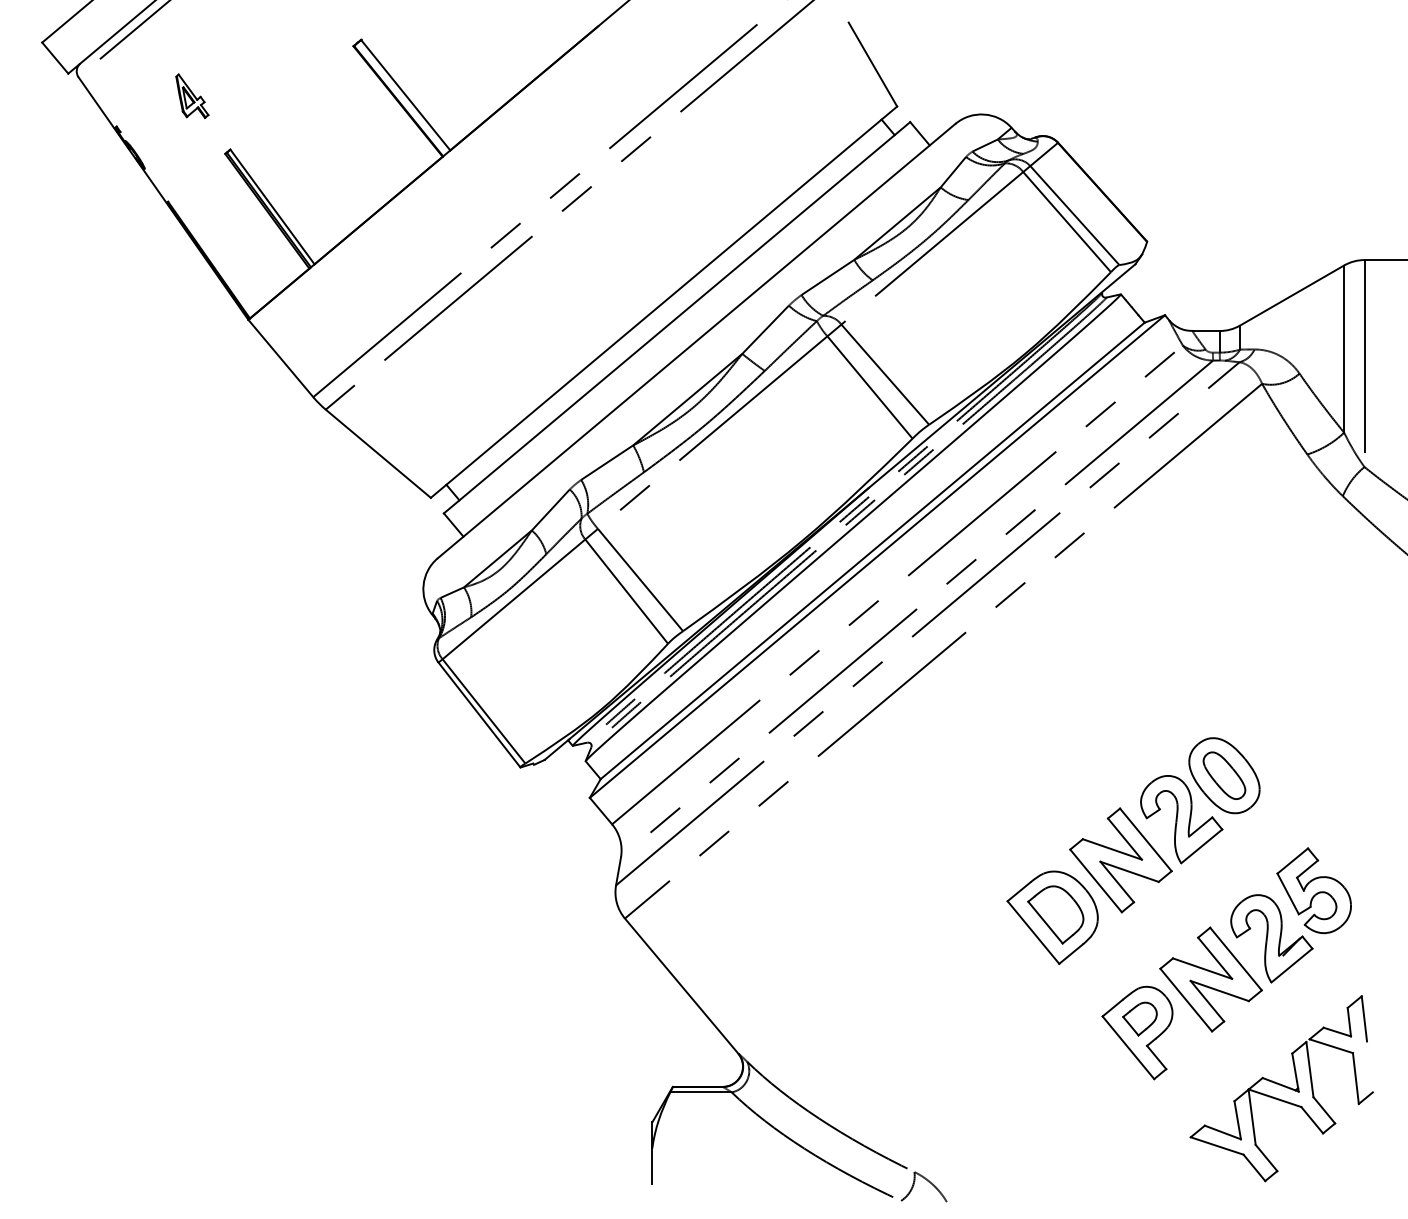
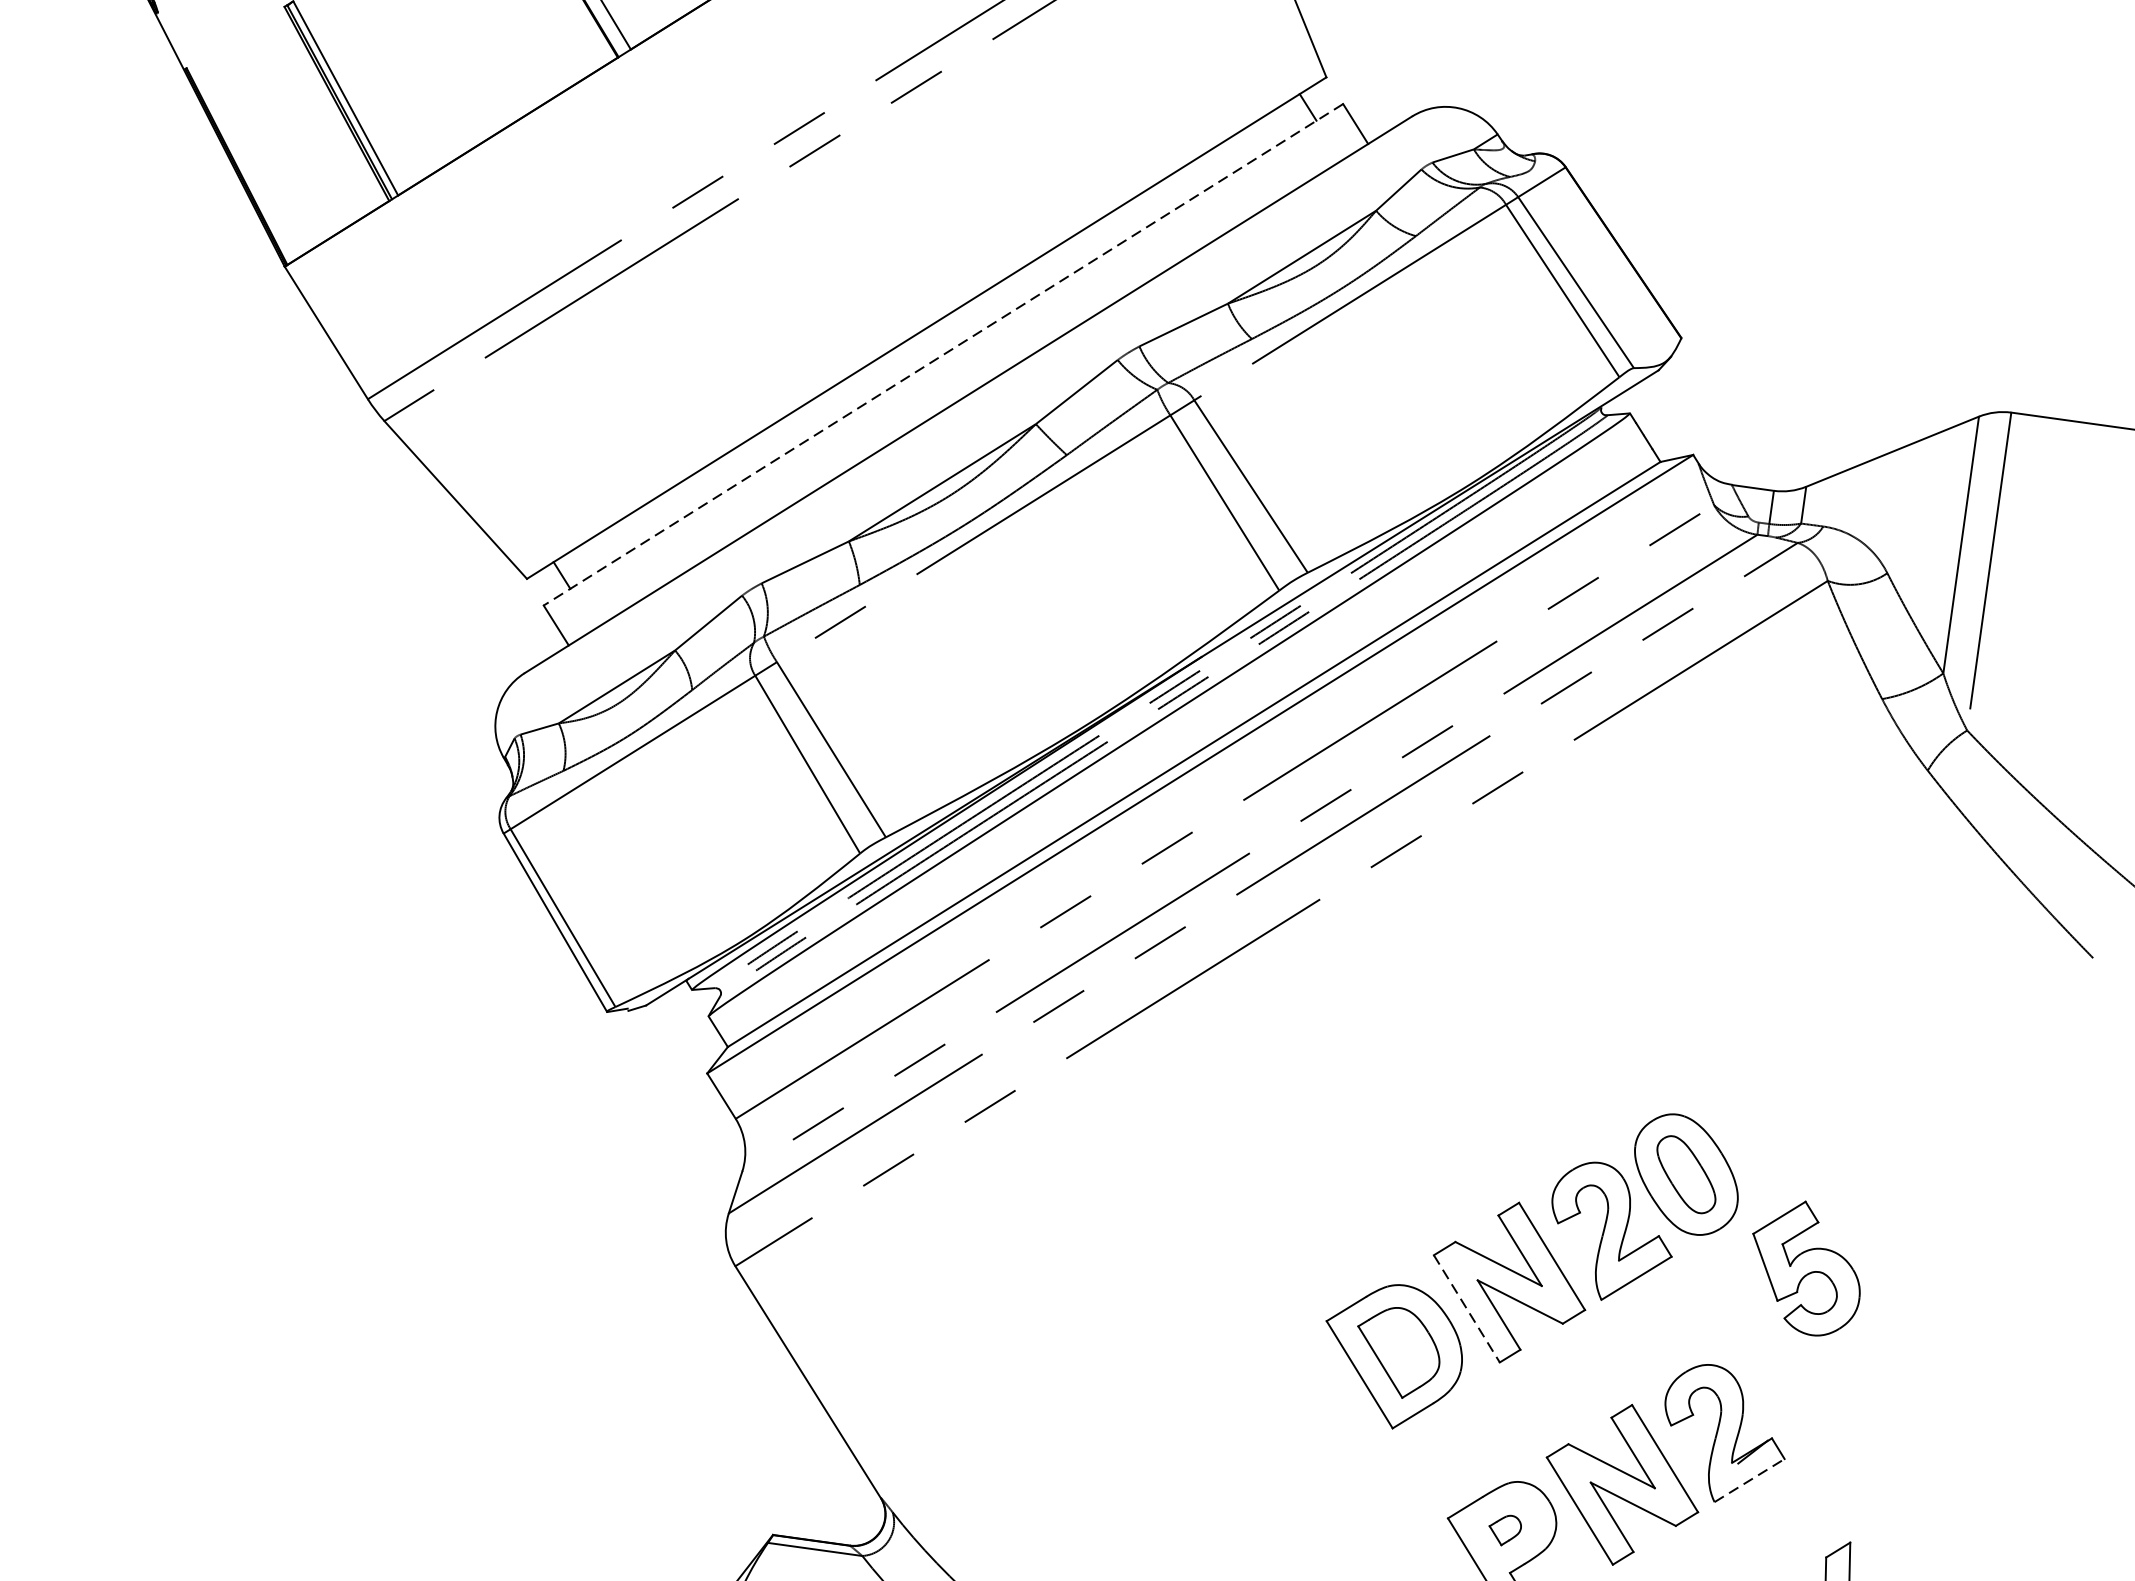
line: (676, 318) -> (942, 355), solid -> dashed
line: (1096, 880) -> (1467, 1308), solid -> dashed
part: (1313, 890) -> (1805, 1267), moved
line: (1291, 965) -> (1748, 1480), solid -> dashed
part: (1139, 1018) -> (1504, 1529), size x0.6

